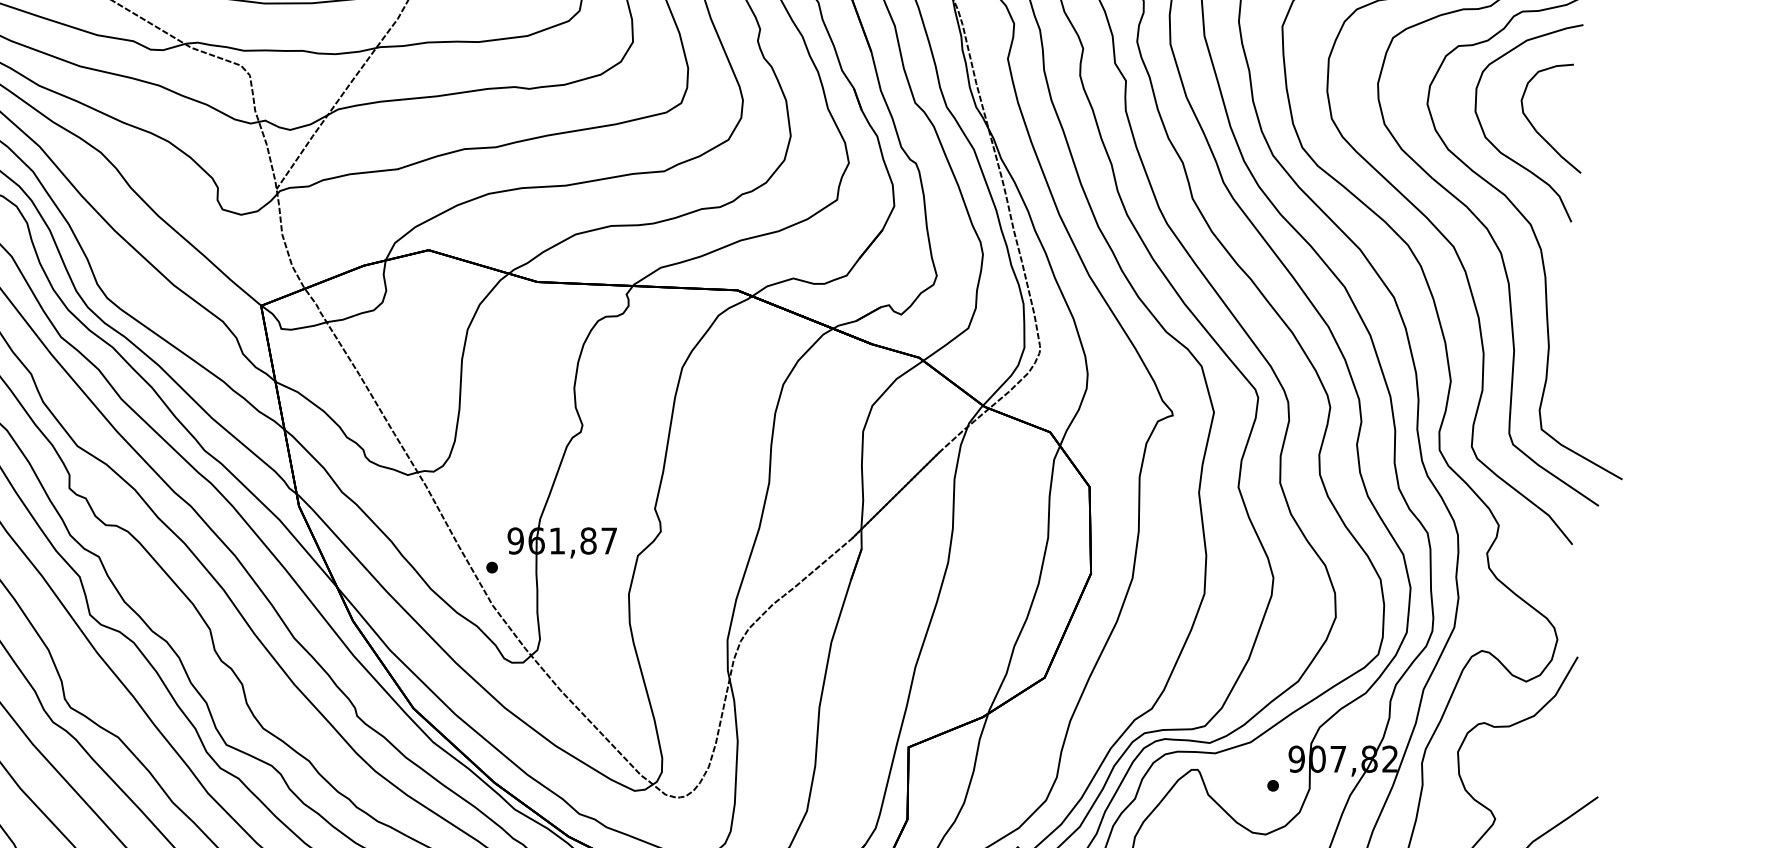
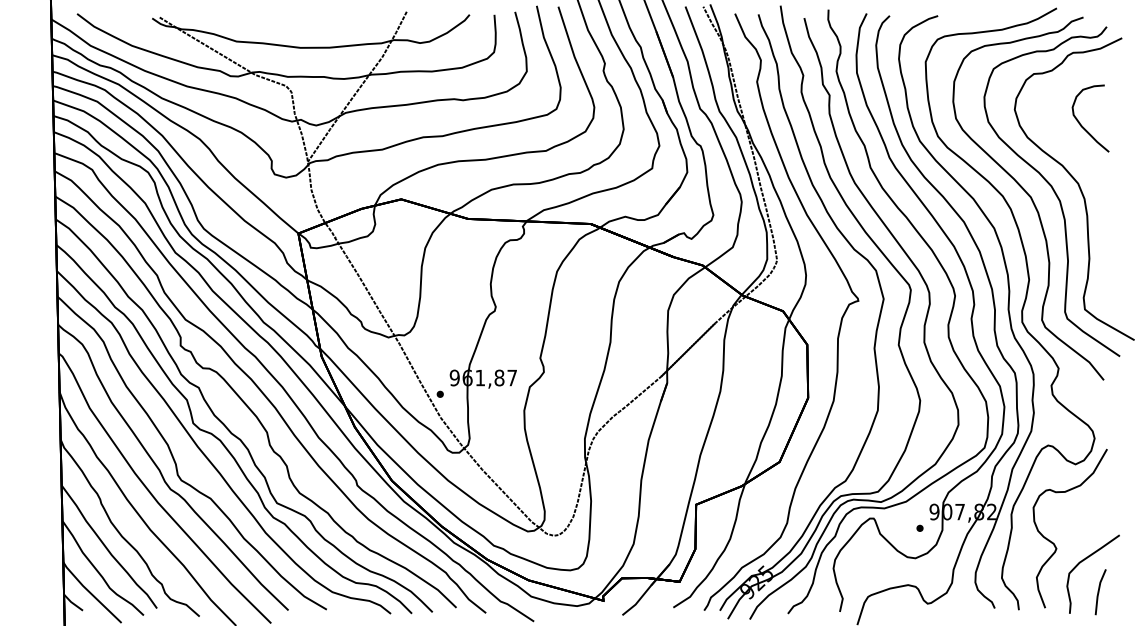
curve: (1506, 154) -> (1063, 140), removed

